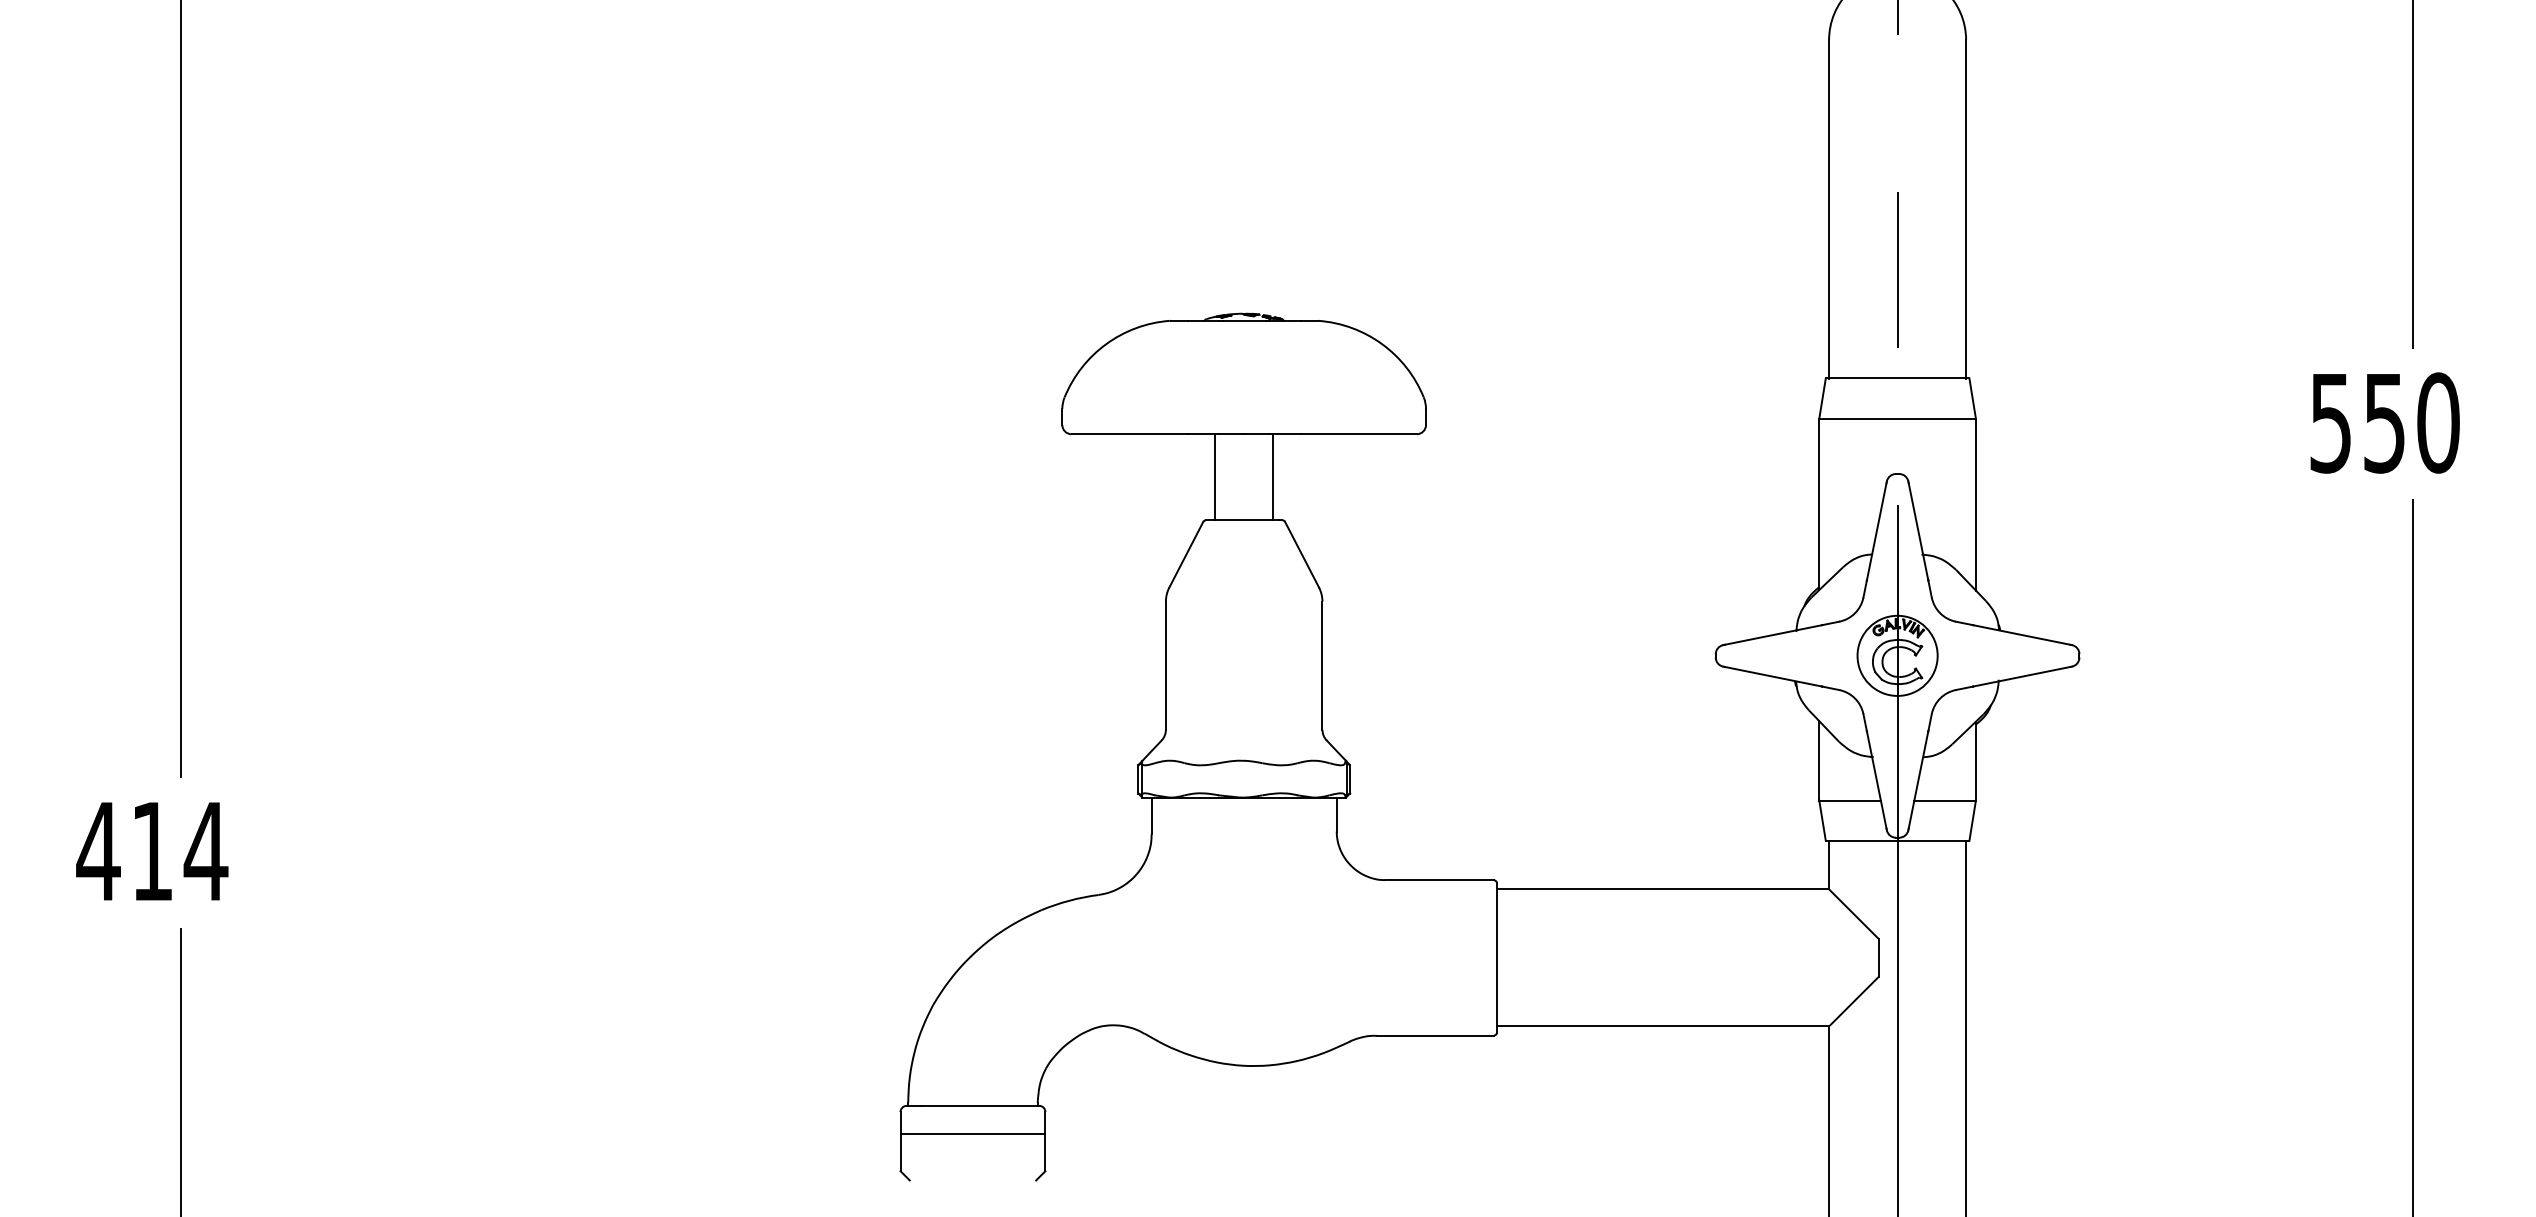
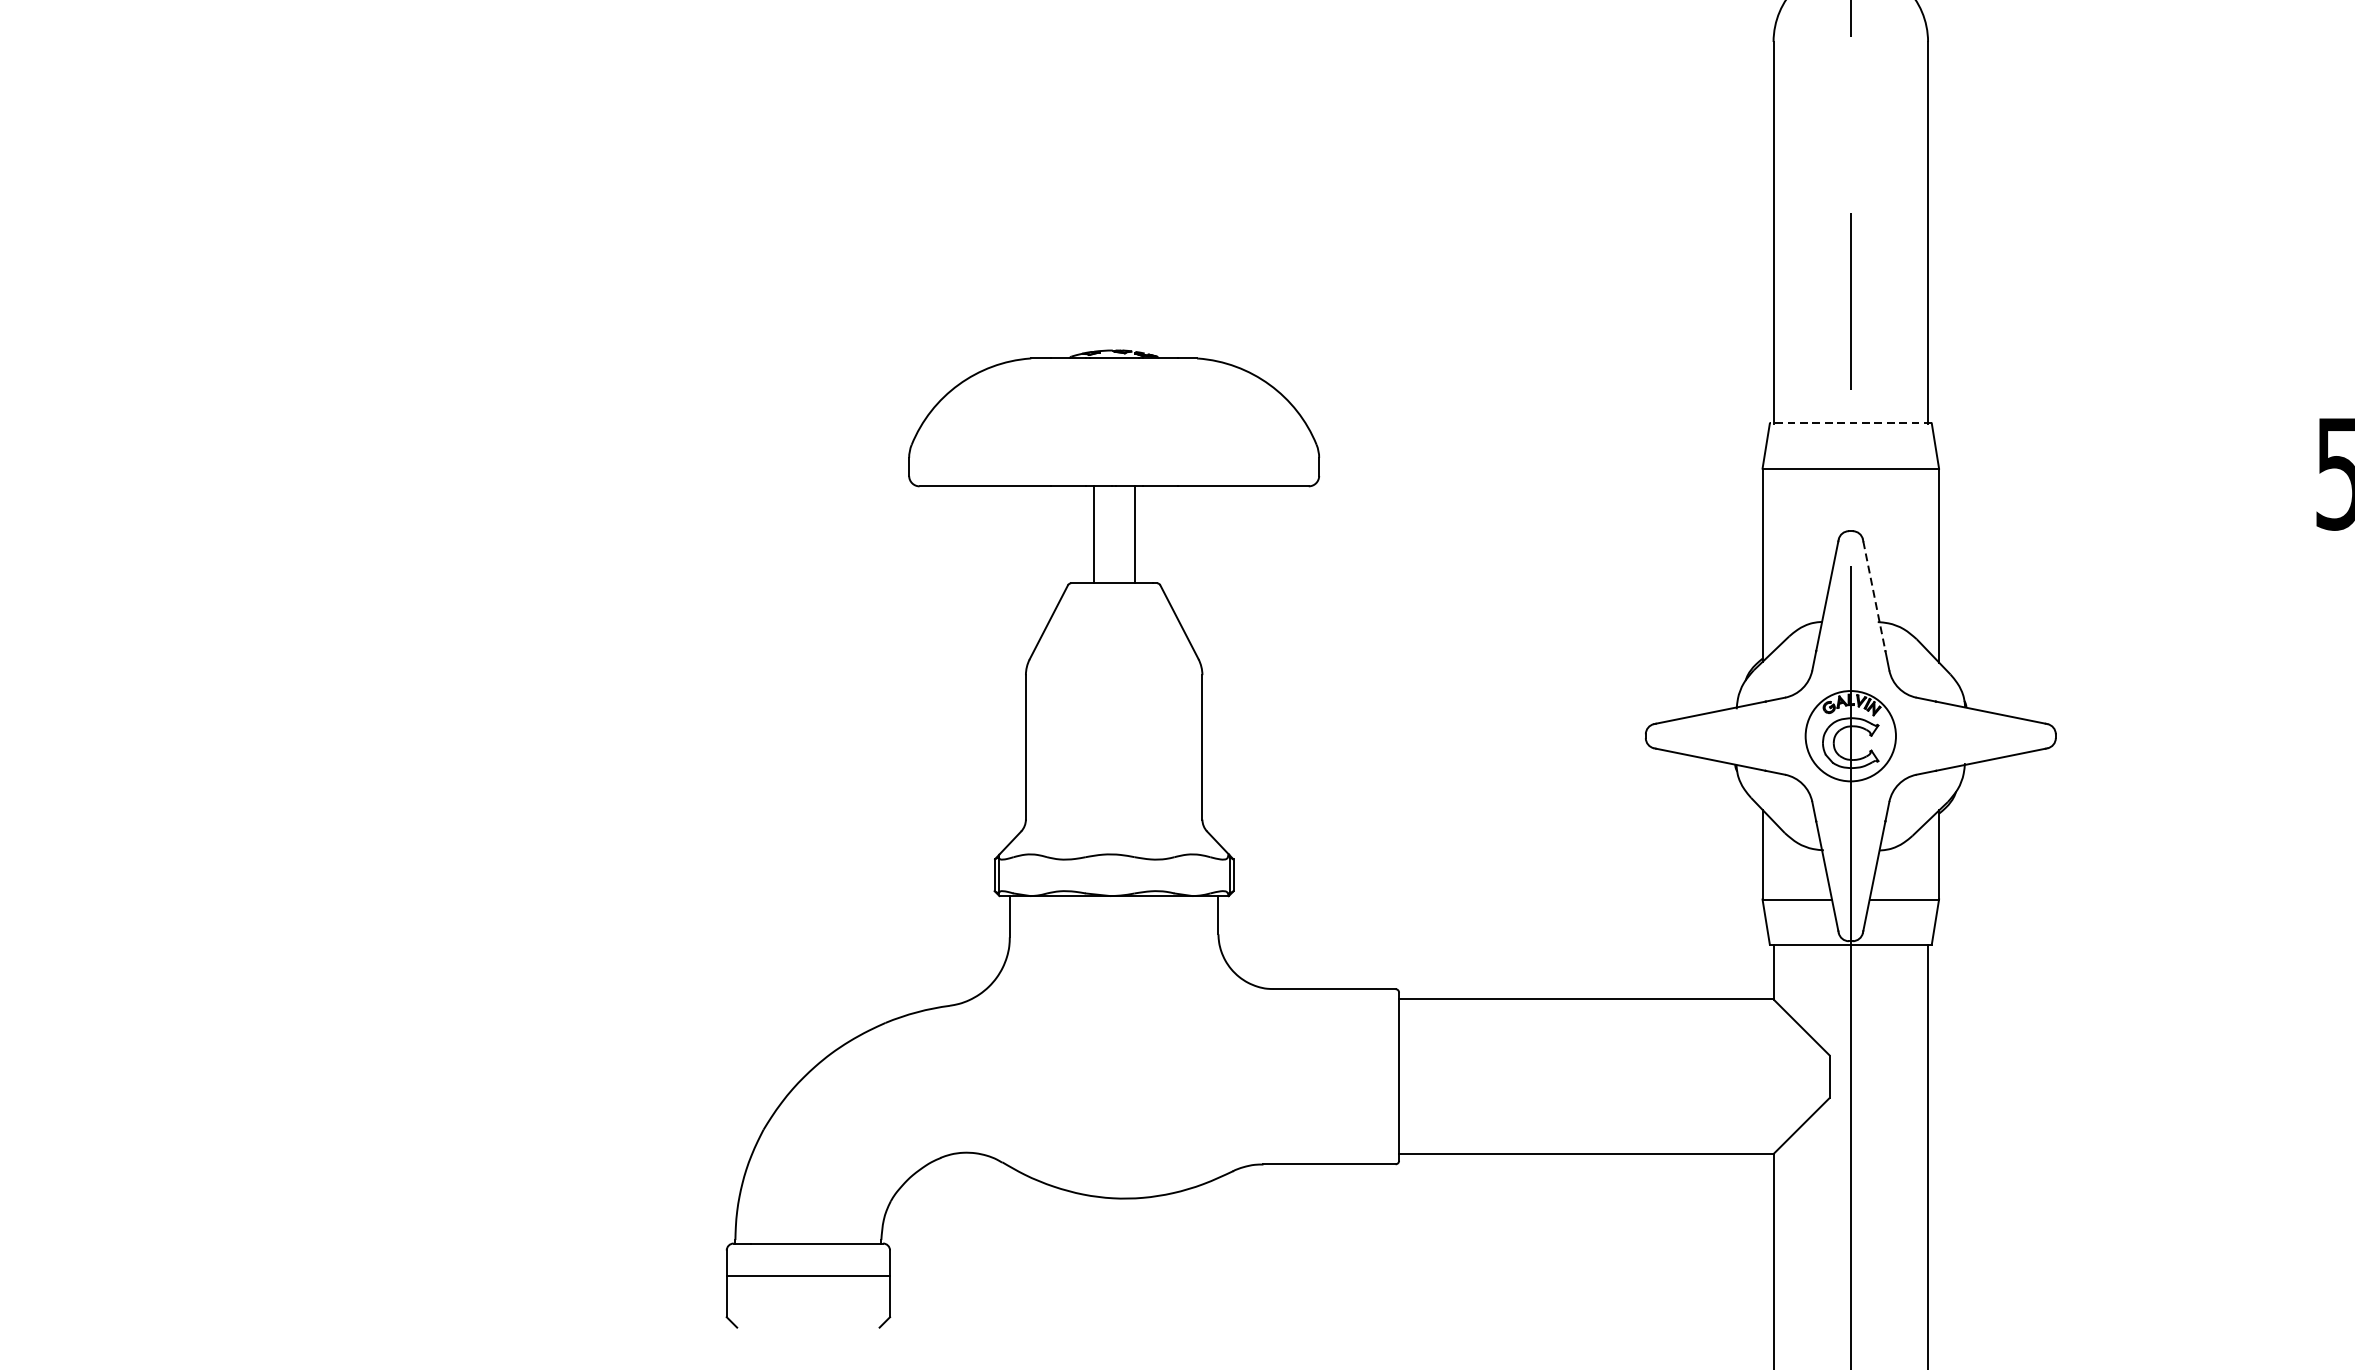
line: (1897, 378) -> (1850, 423), solid -> dashed
line: (1215, 477) -> (1135, 535), moved
line: (1273, 477) -> (1094, 535), moved
line: (1918, 531) -> (1874, 595), solid -> dashed

